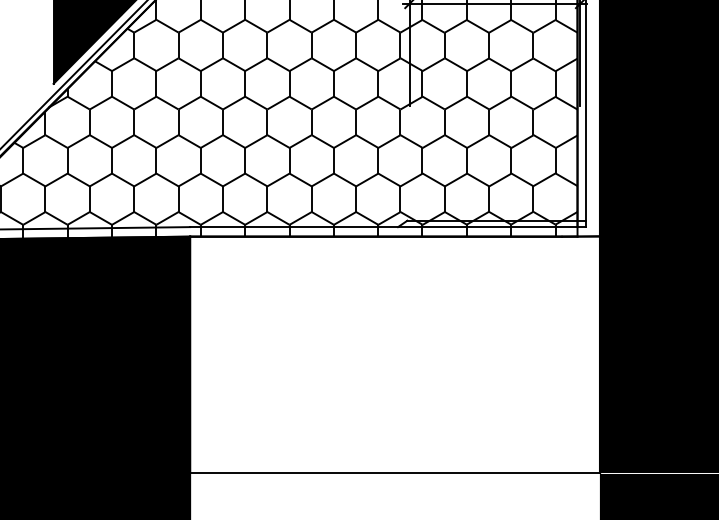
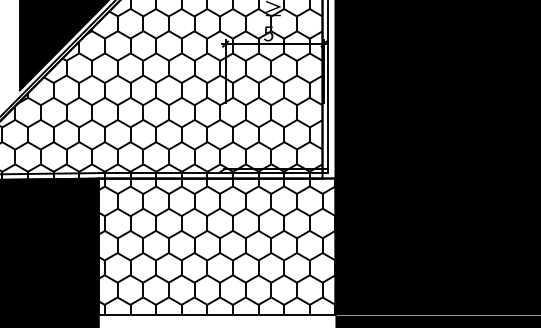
hatch: (393, 354) -> (216, 246), added

